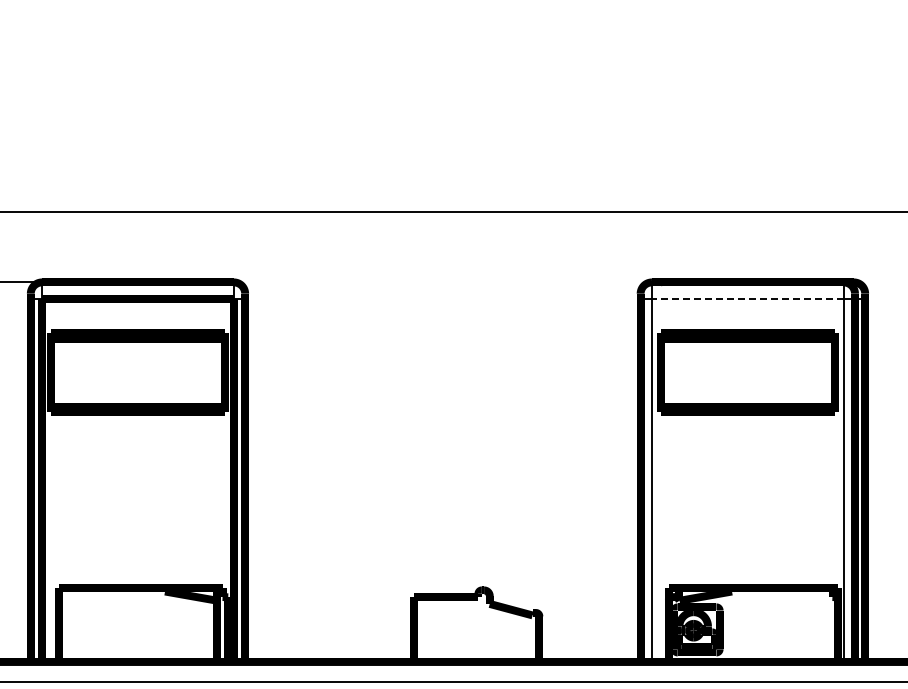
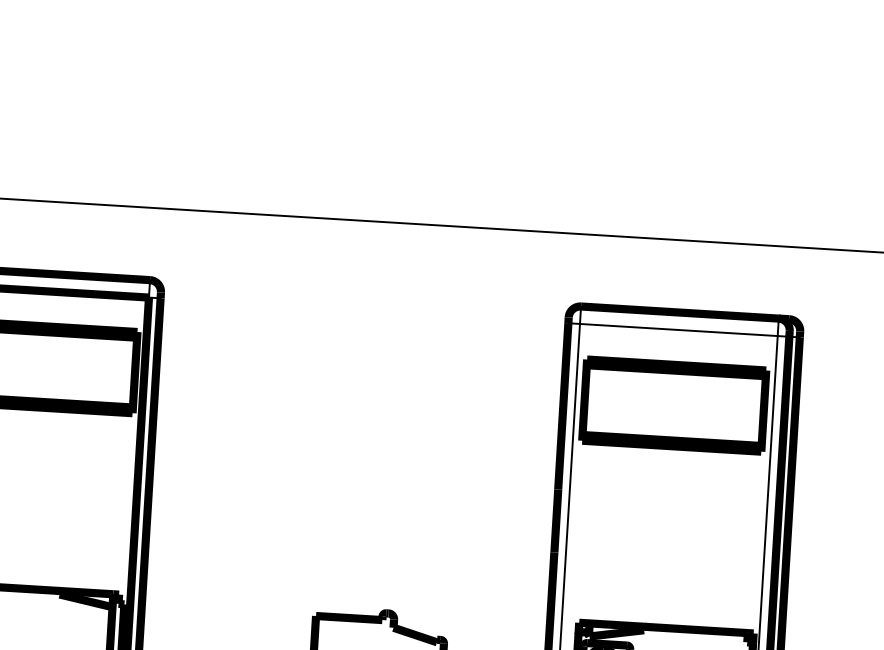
line: (747, 299) -> (678, 330), dashed -> solid

